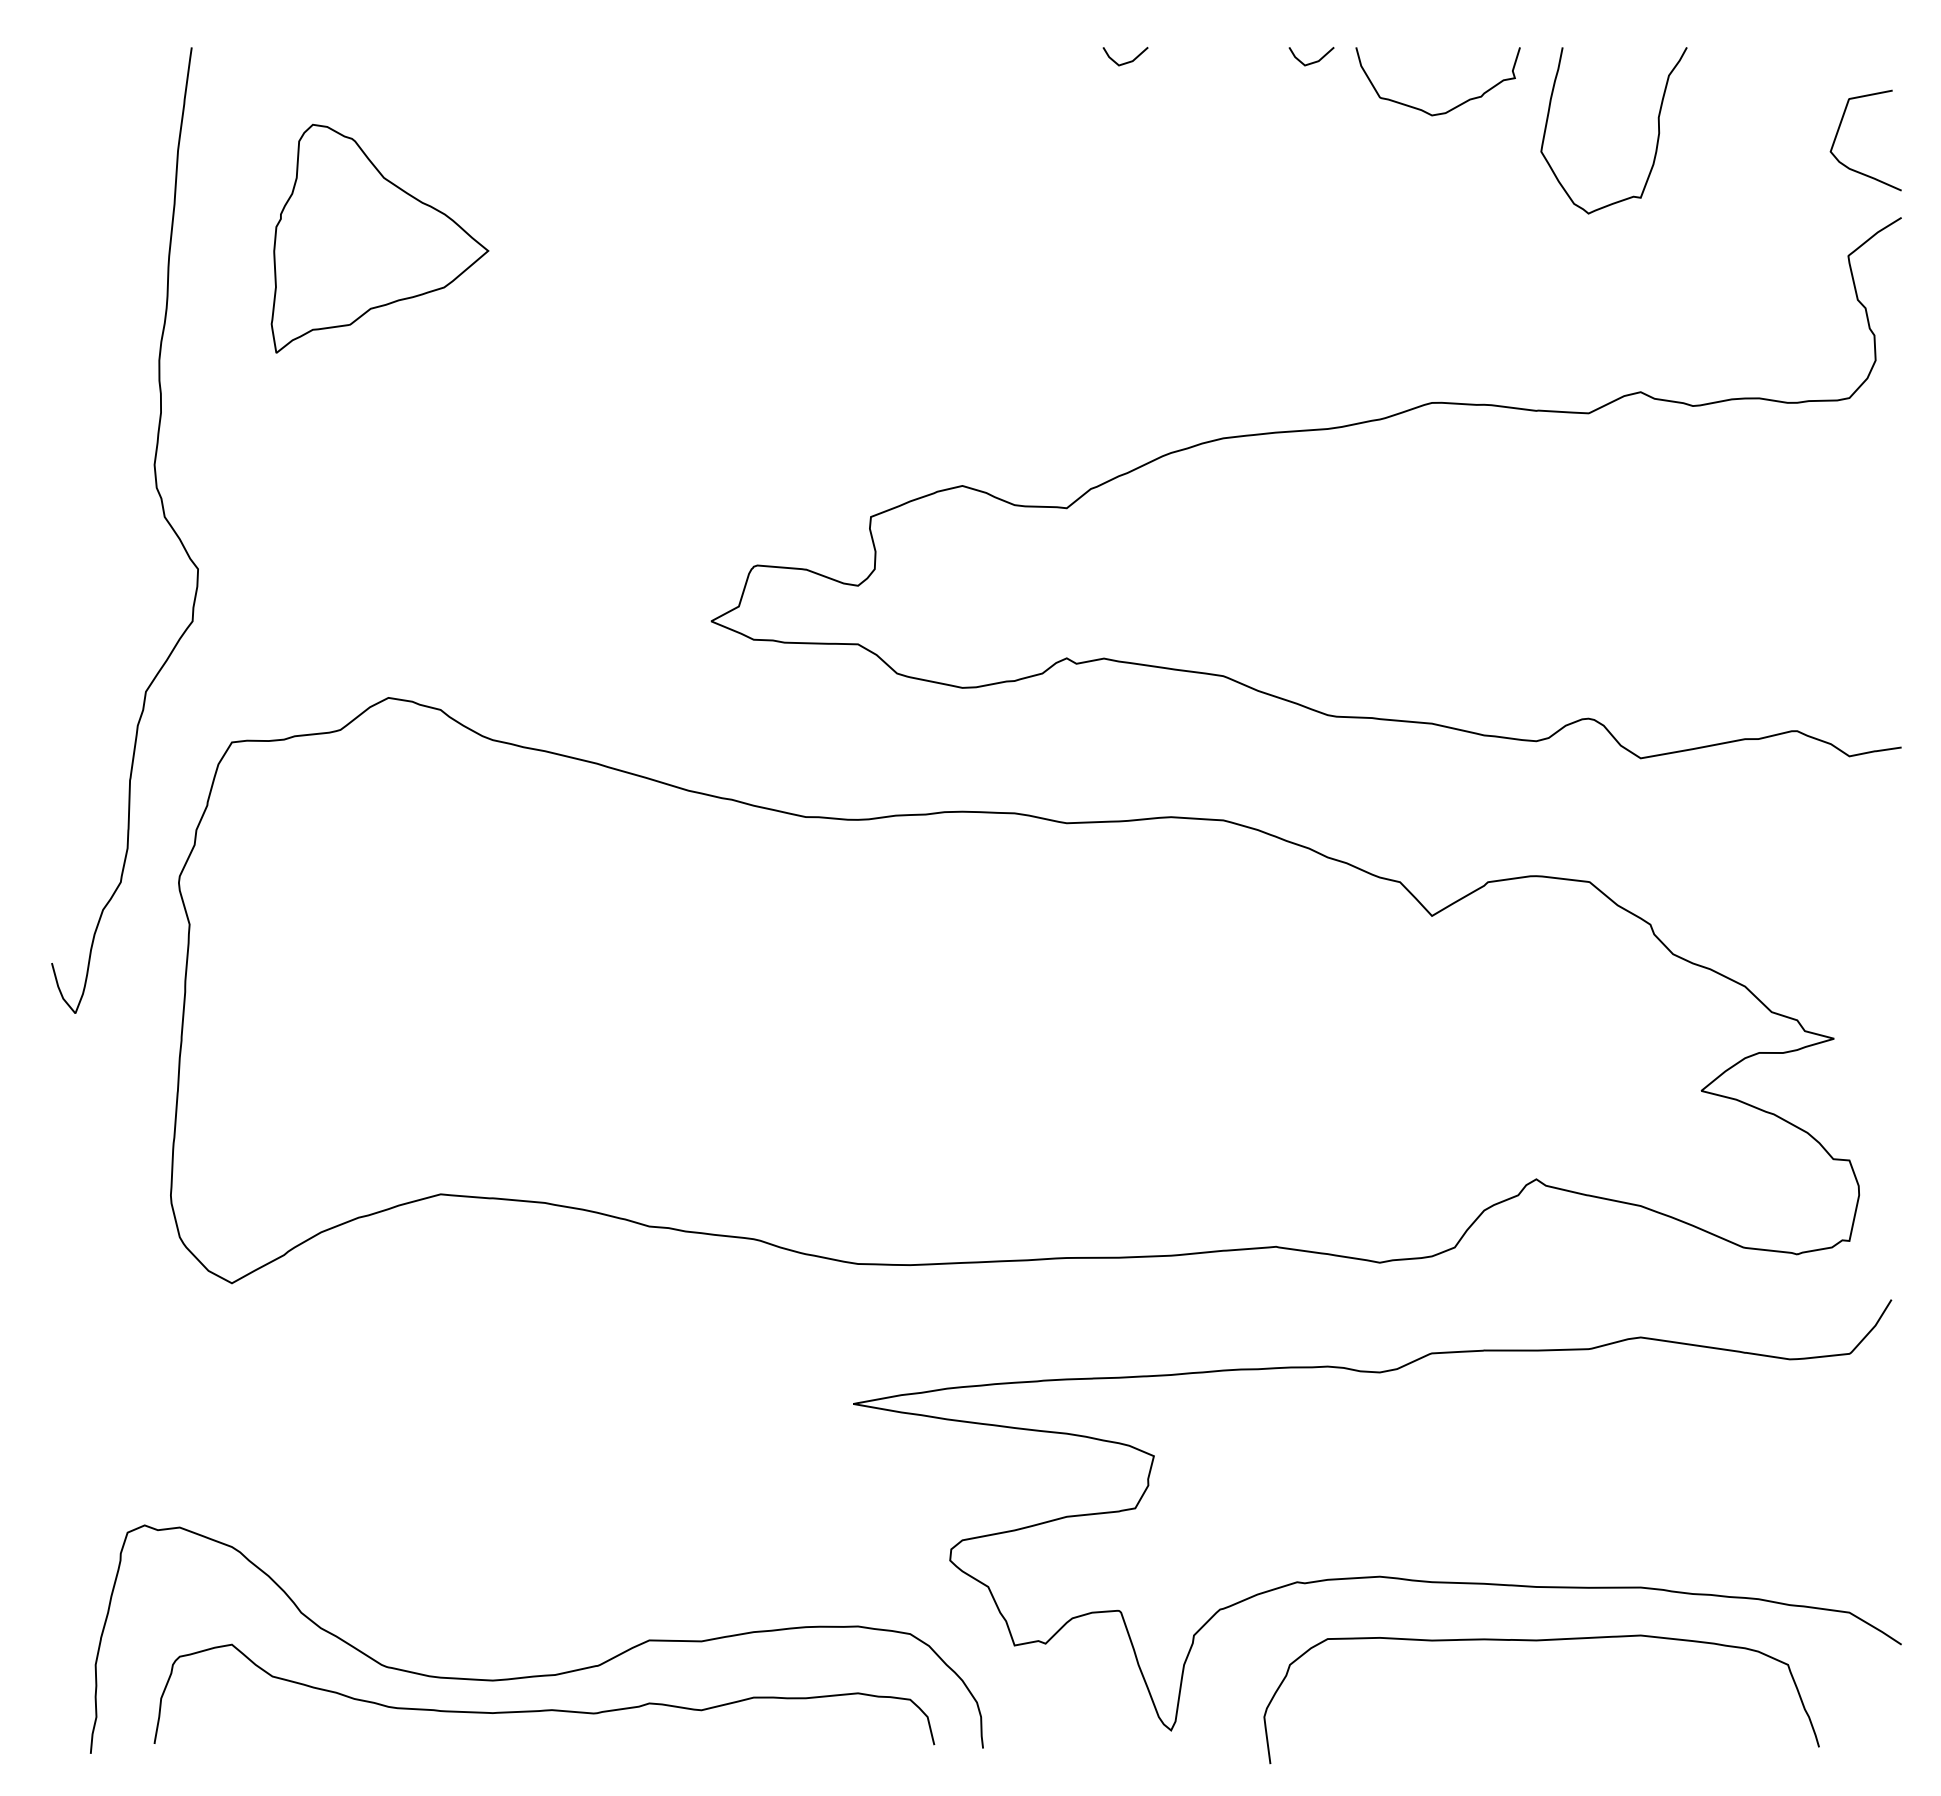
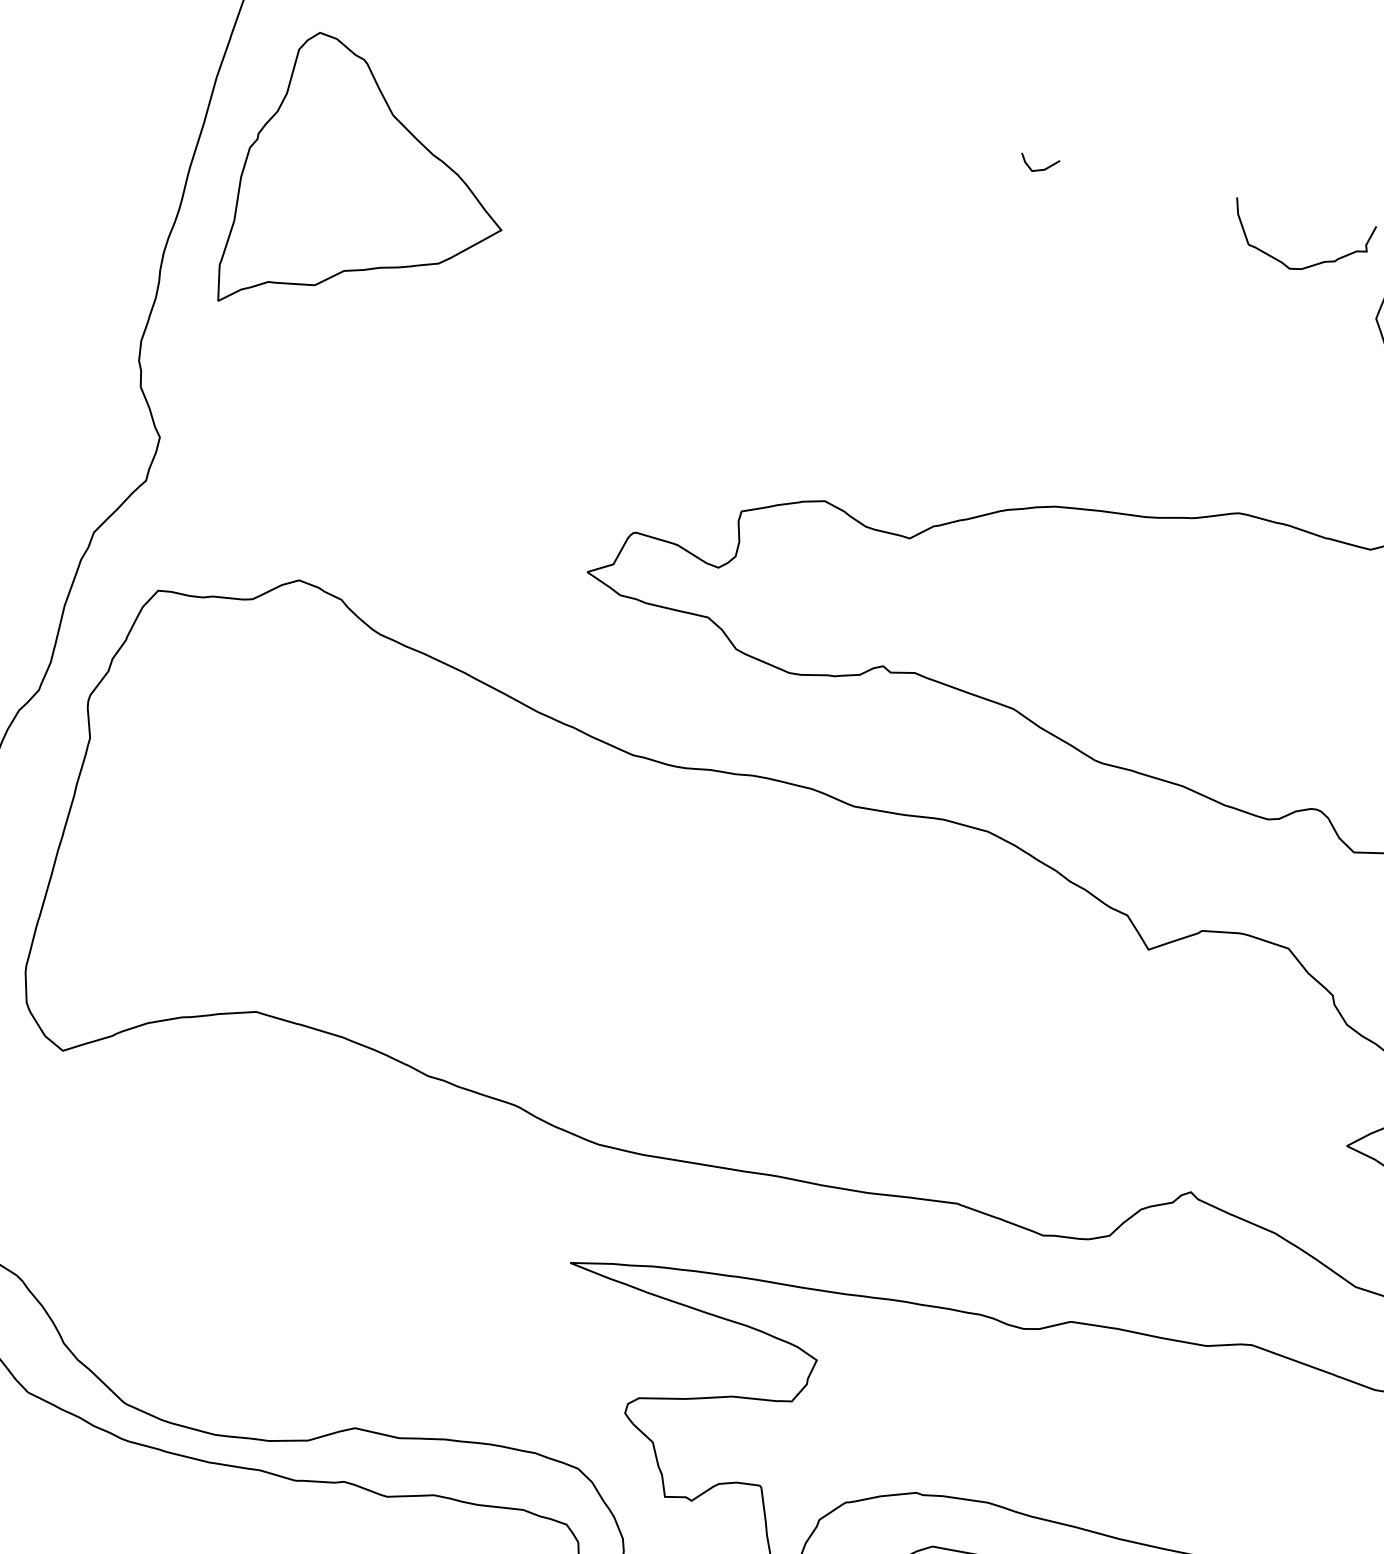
line: (1313, 61) -> (1198, 201), removed
part: (379, 238) -> (372, 187), size x1.43

